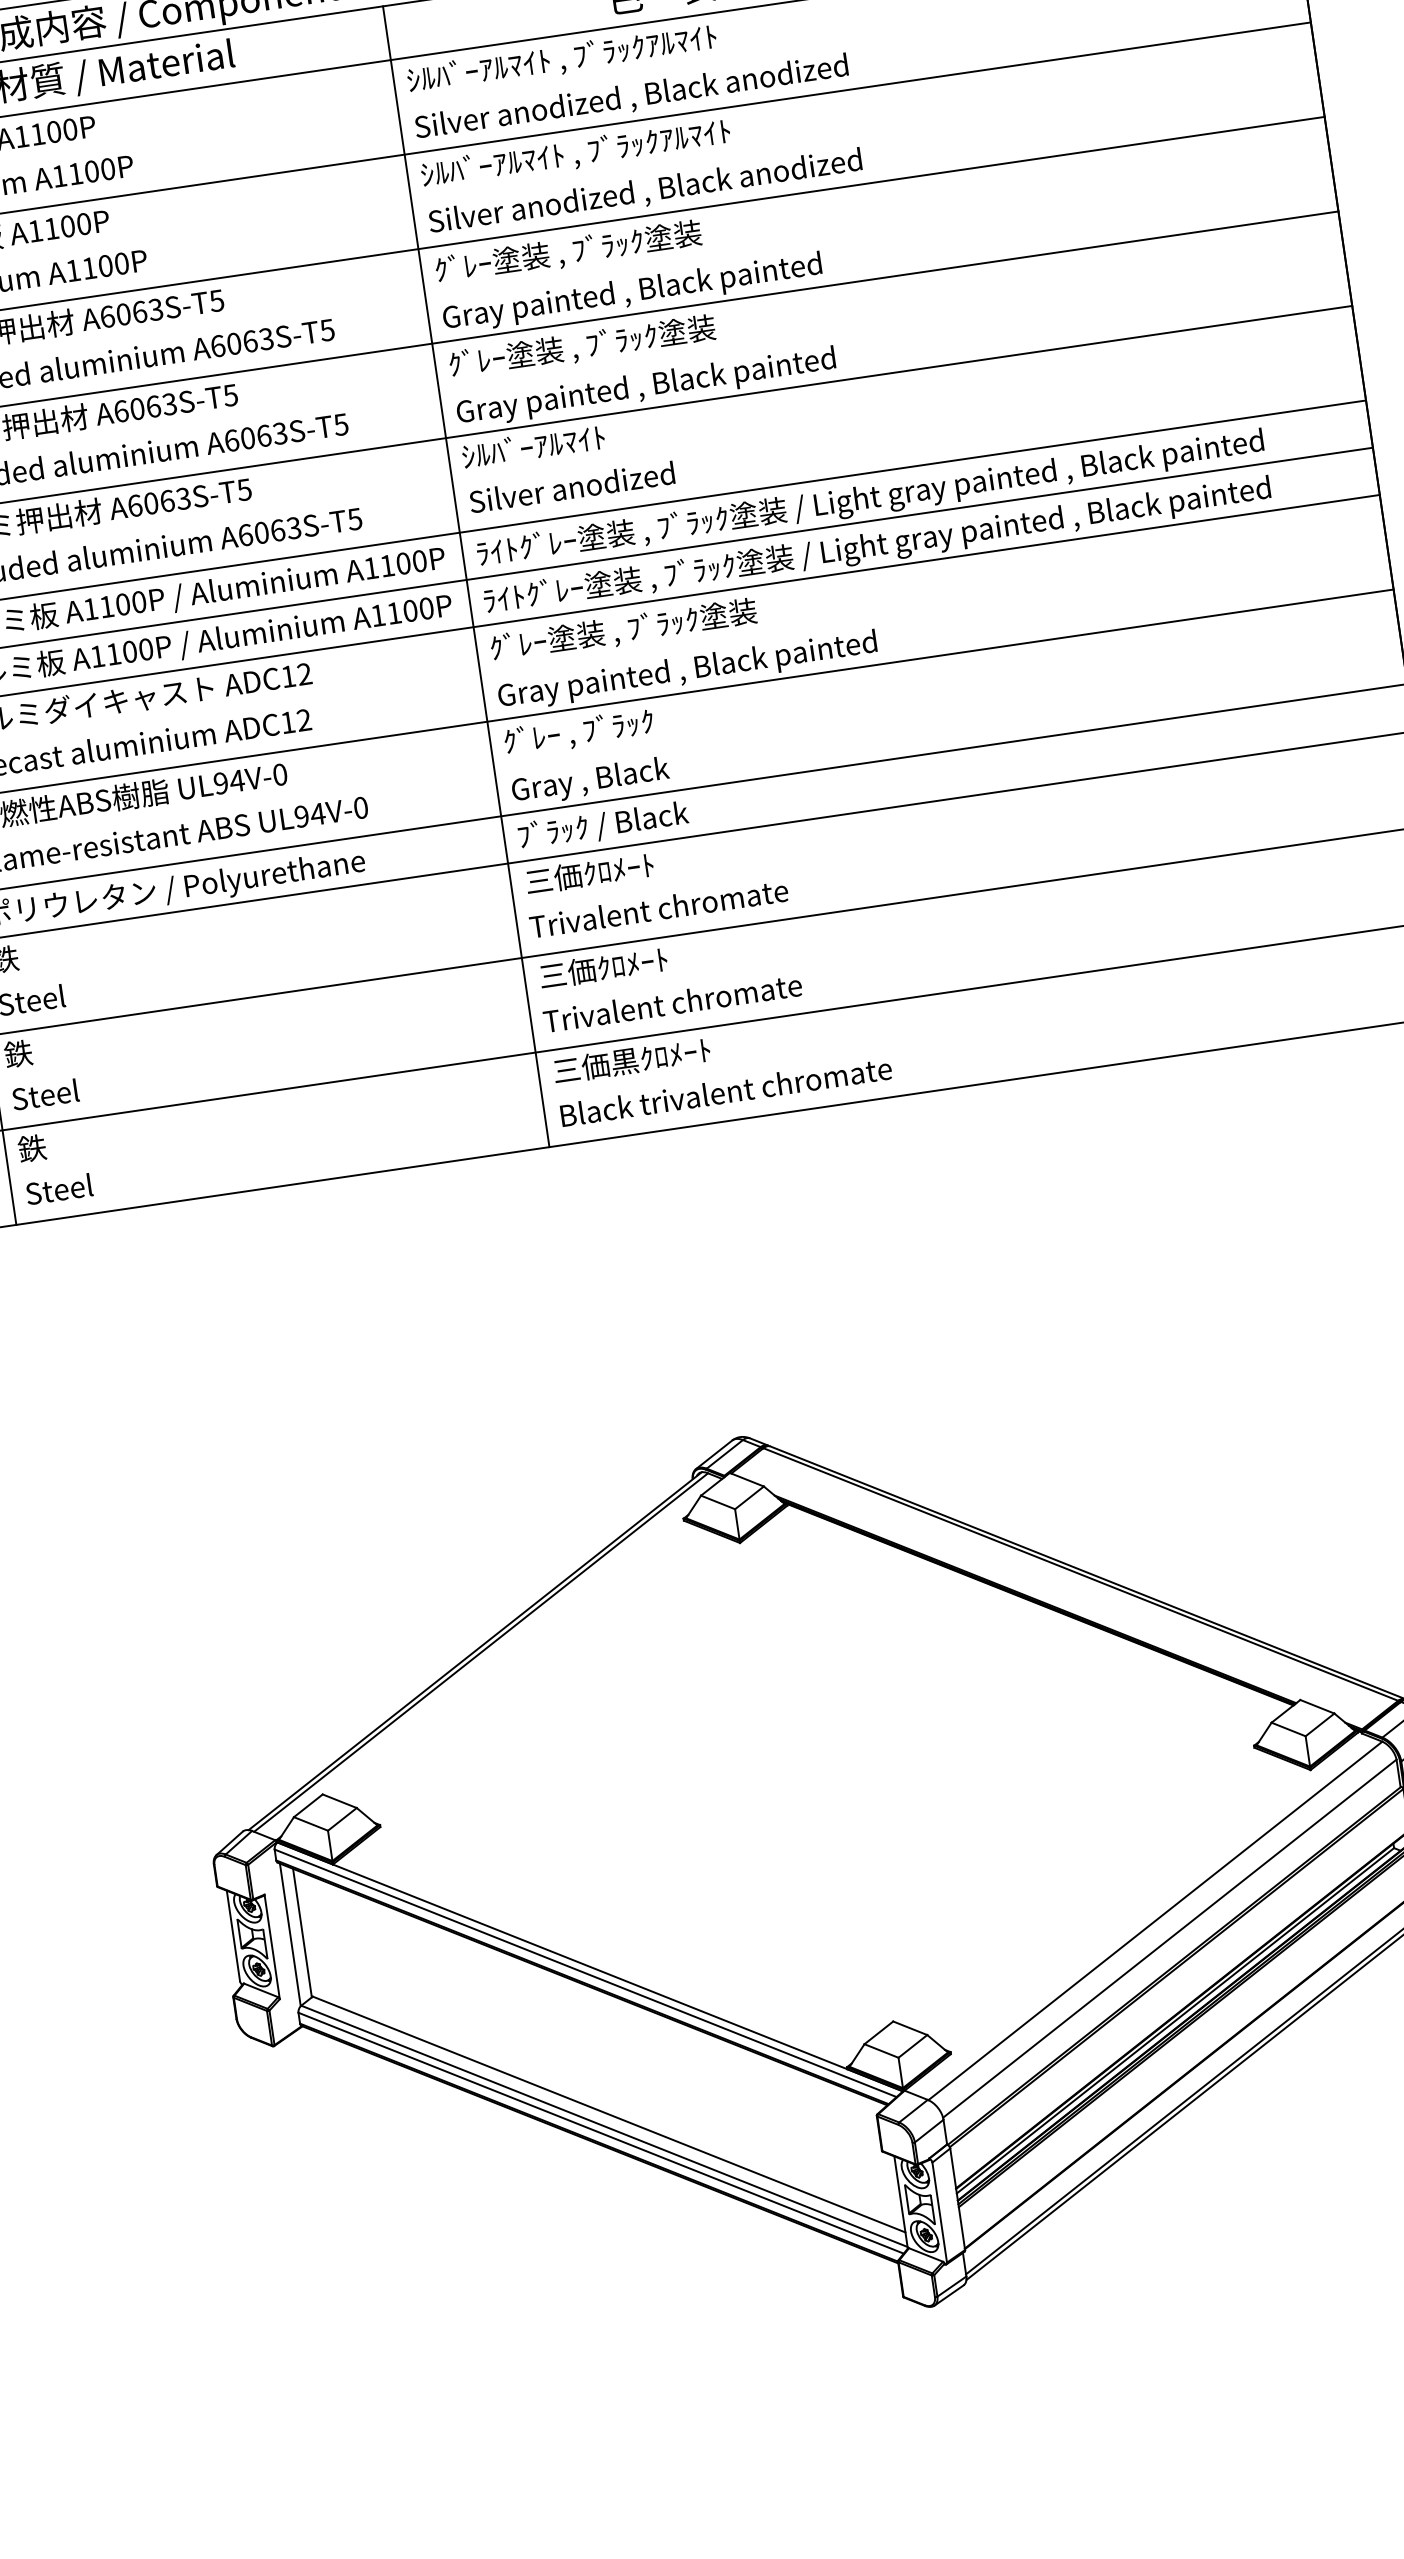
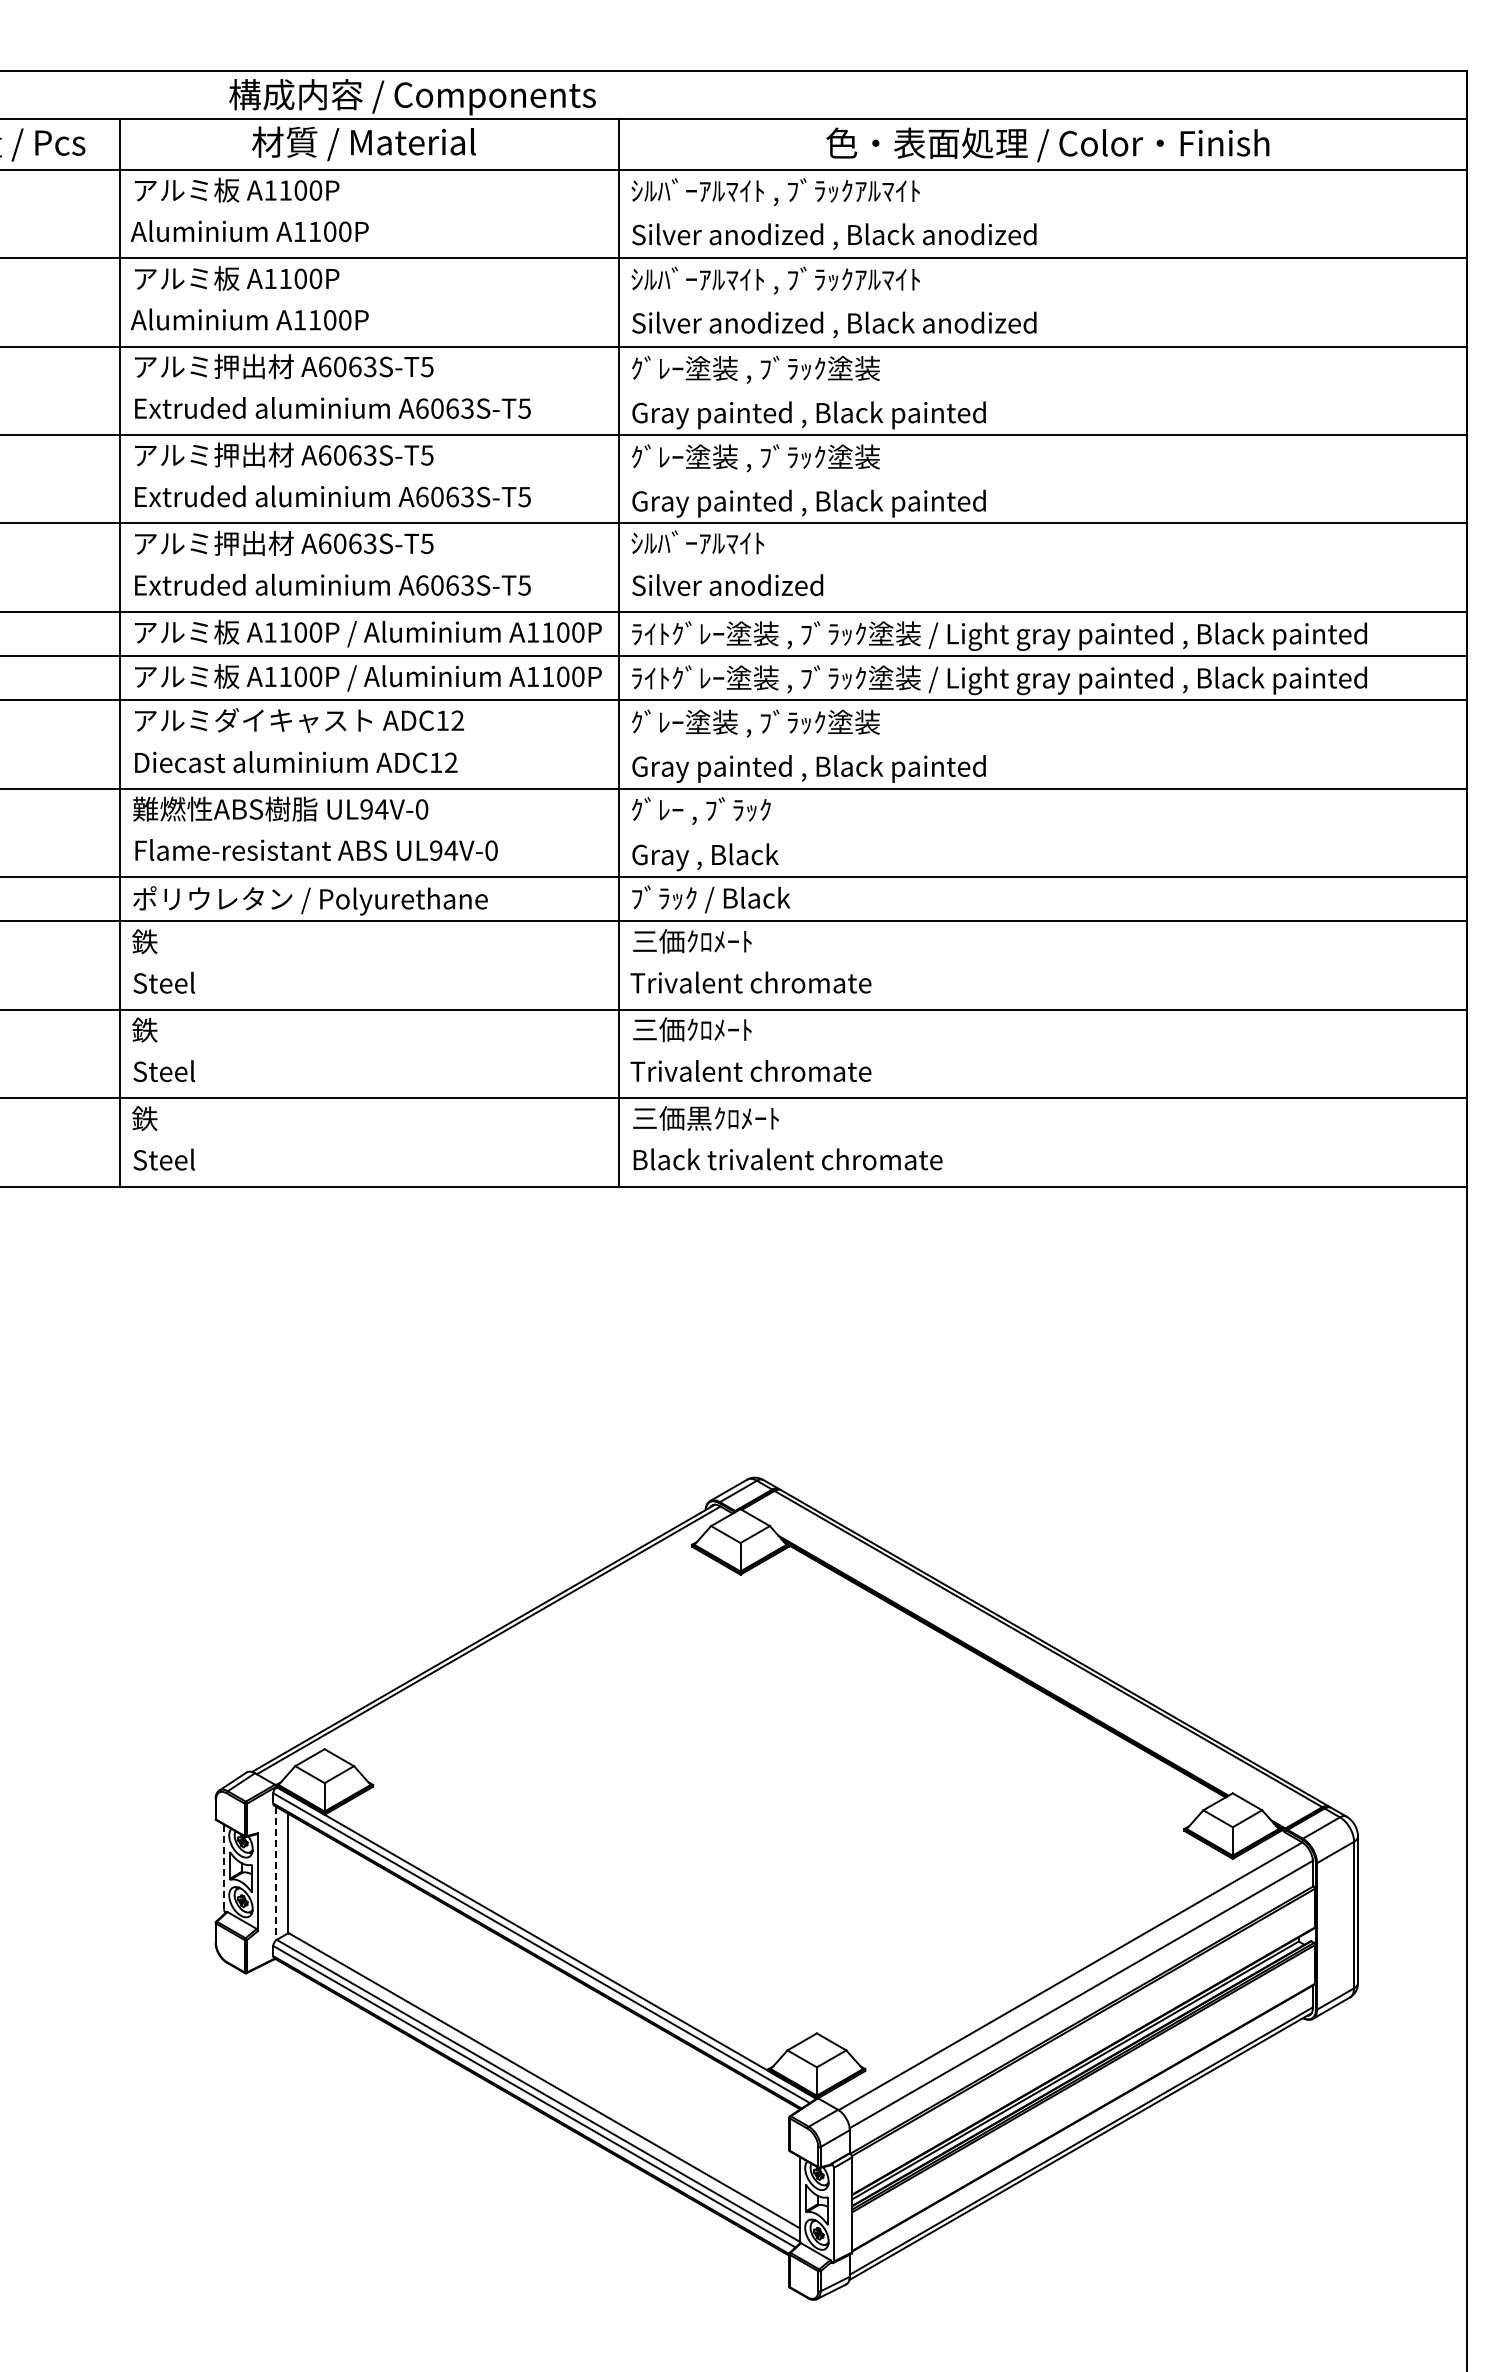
line: (290, 1934) -> (276, 1873), solid -> dashed
line: (232, 1935) -> (223, 1866), solid -> dashed

